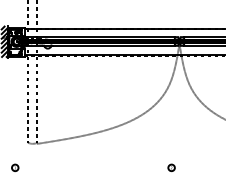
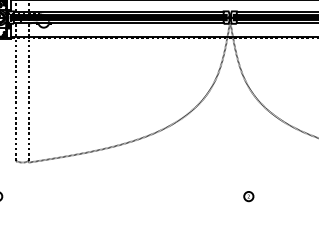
part: (171, 167) -> (248, 196), moved

